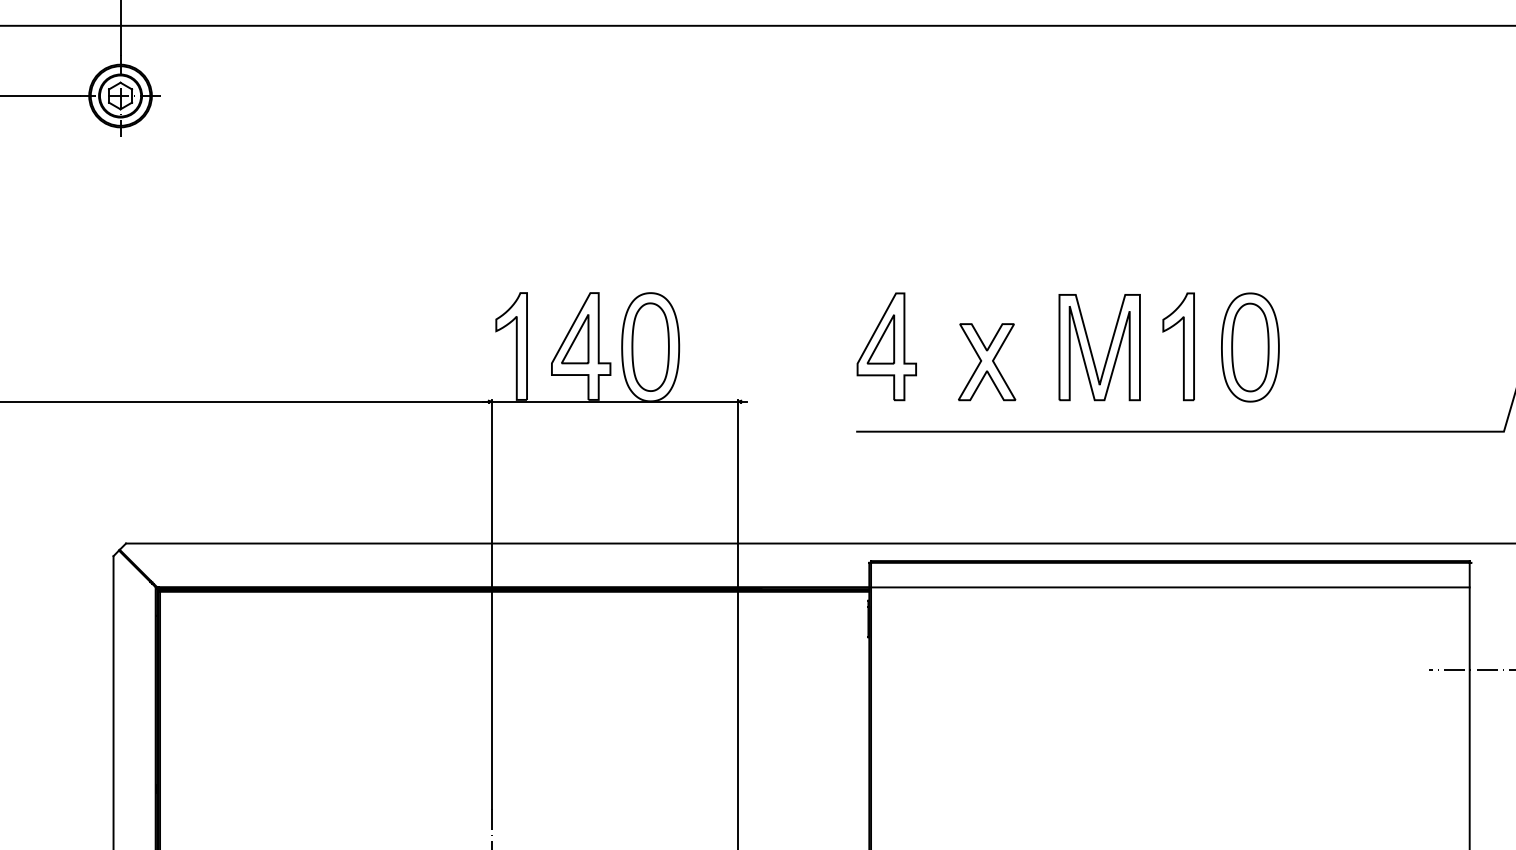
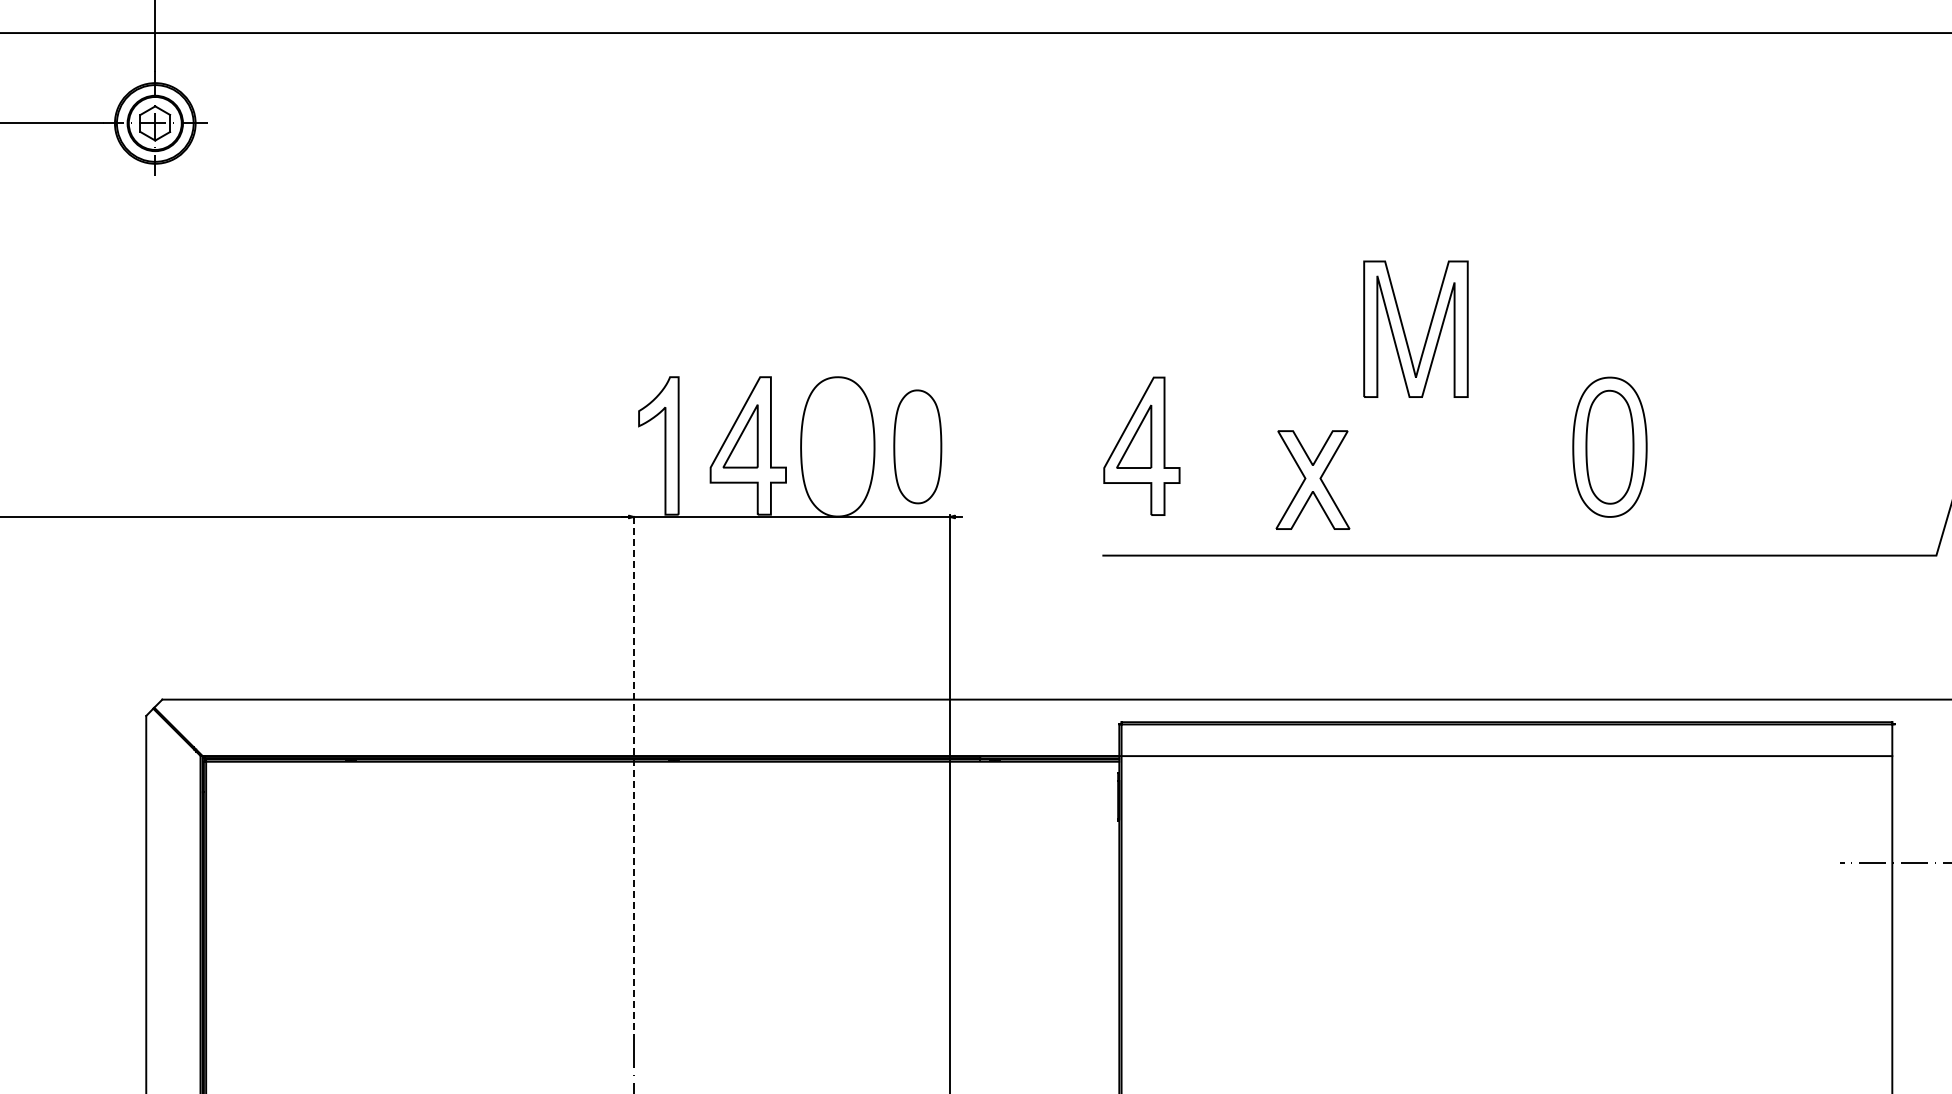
part: (650, 346) -> (917, 446), moved
part: (1178, 346) -> (1517, 445), removed
part: (1091, 350) -> (1405, 332), moved
part: (986, 361) -> (1312, 479), moved
line: (491, 604) -> (633, 777), solid -> dashed

